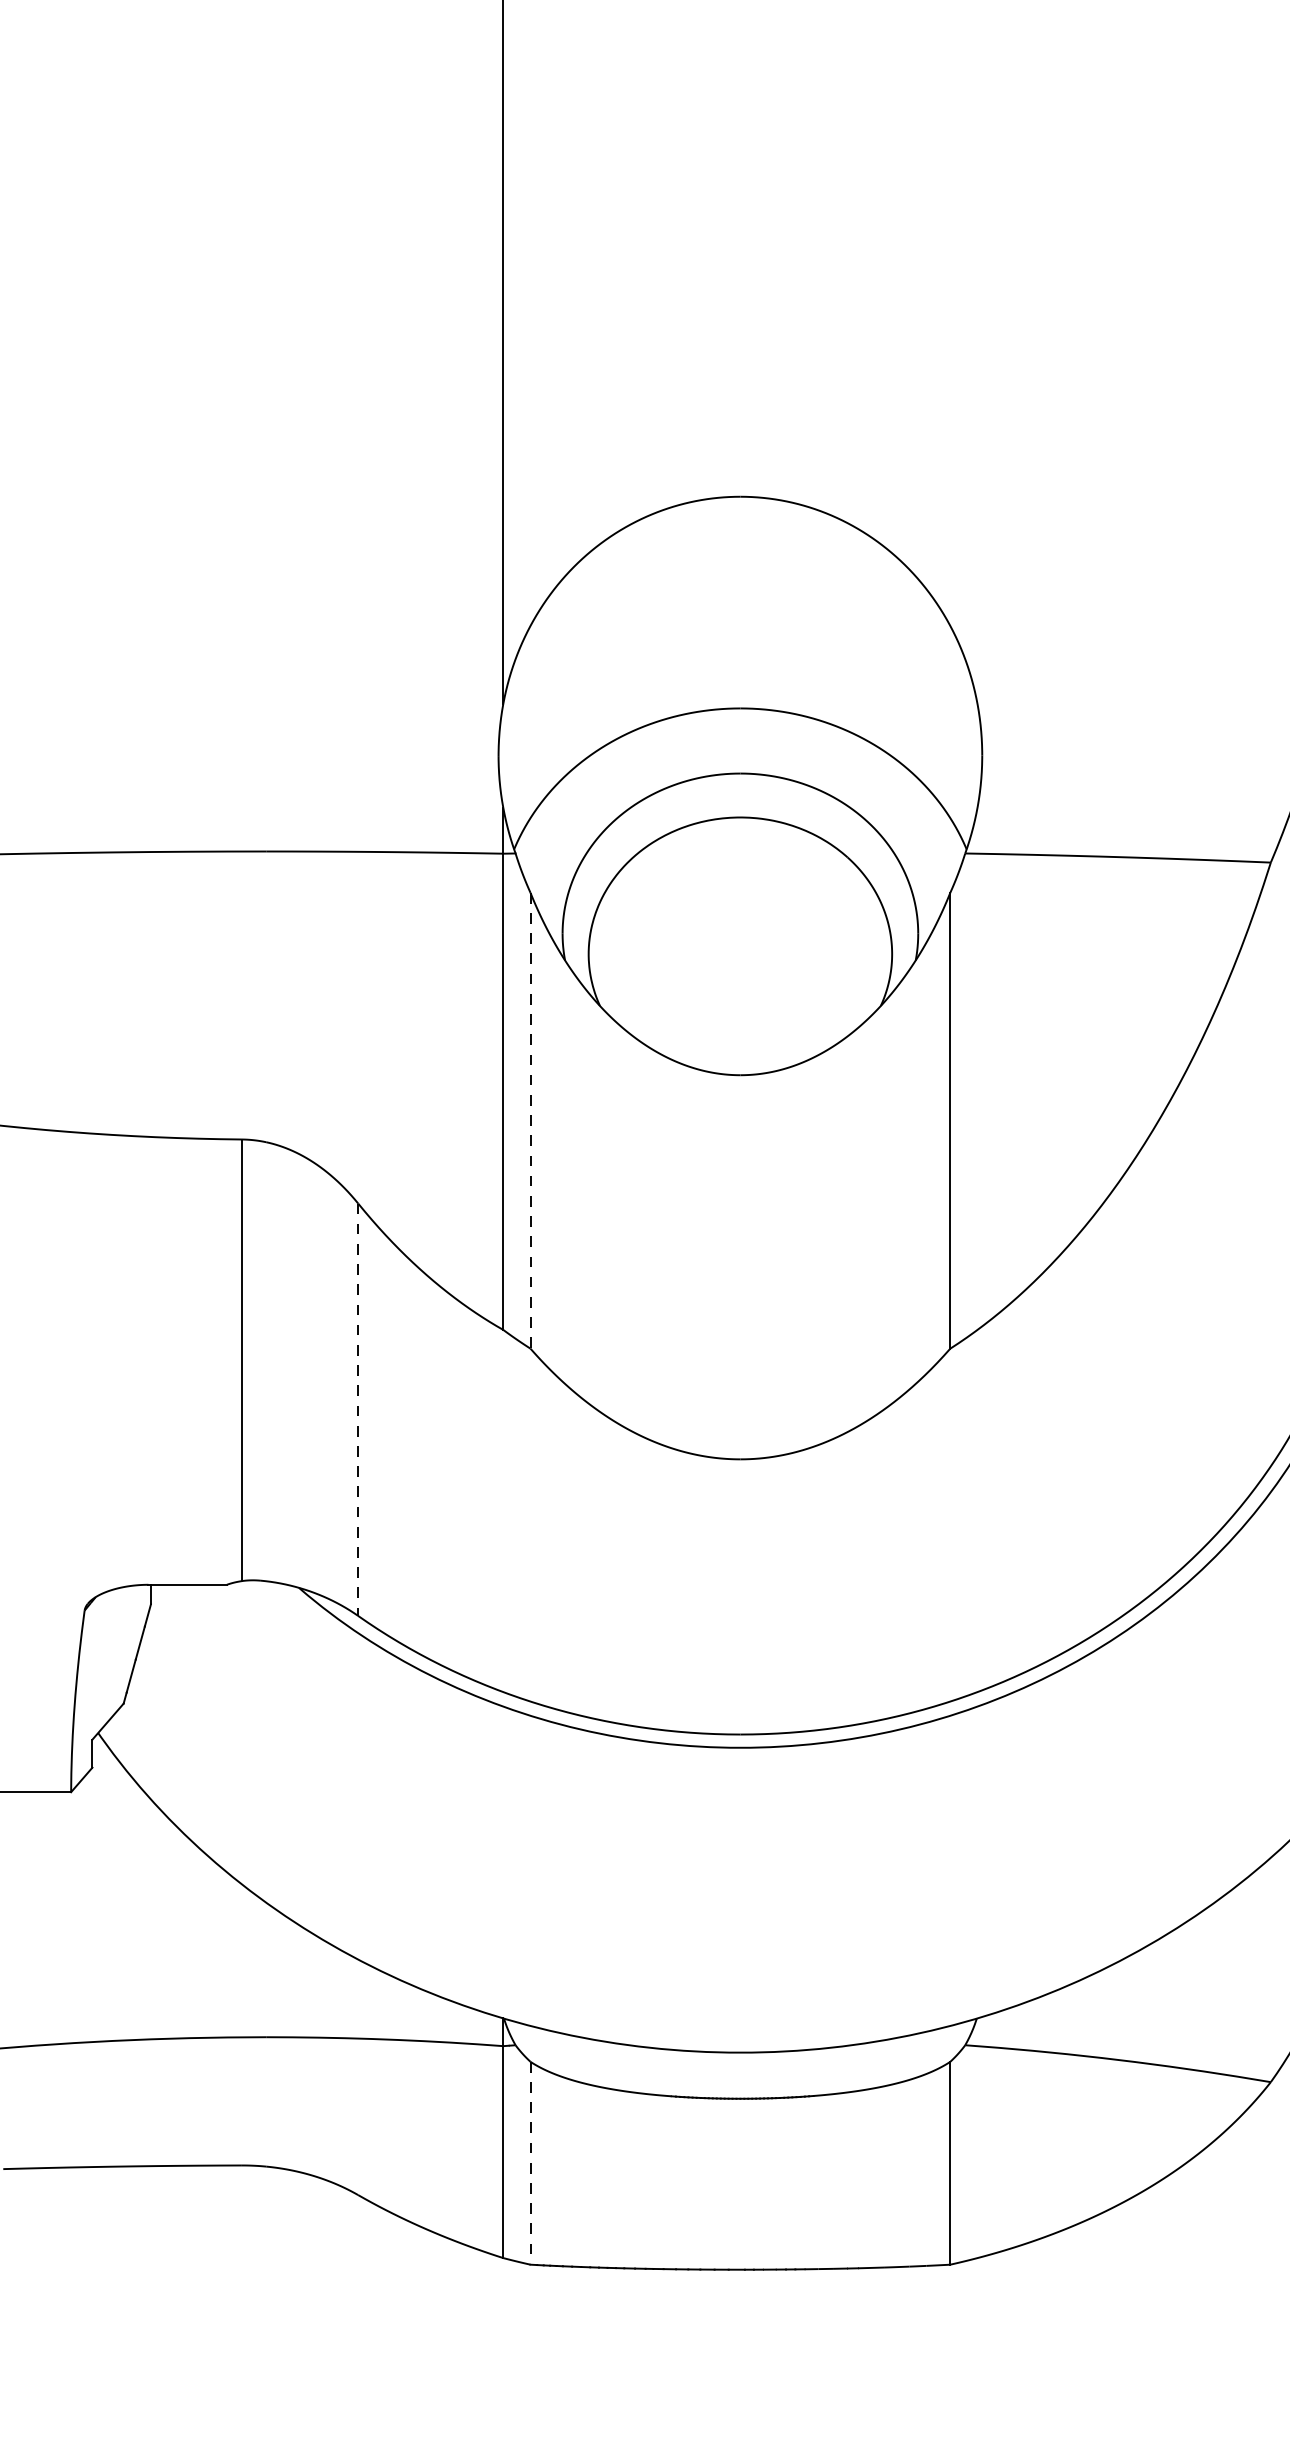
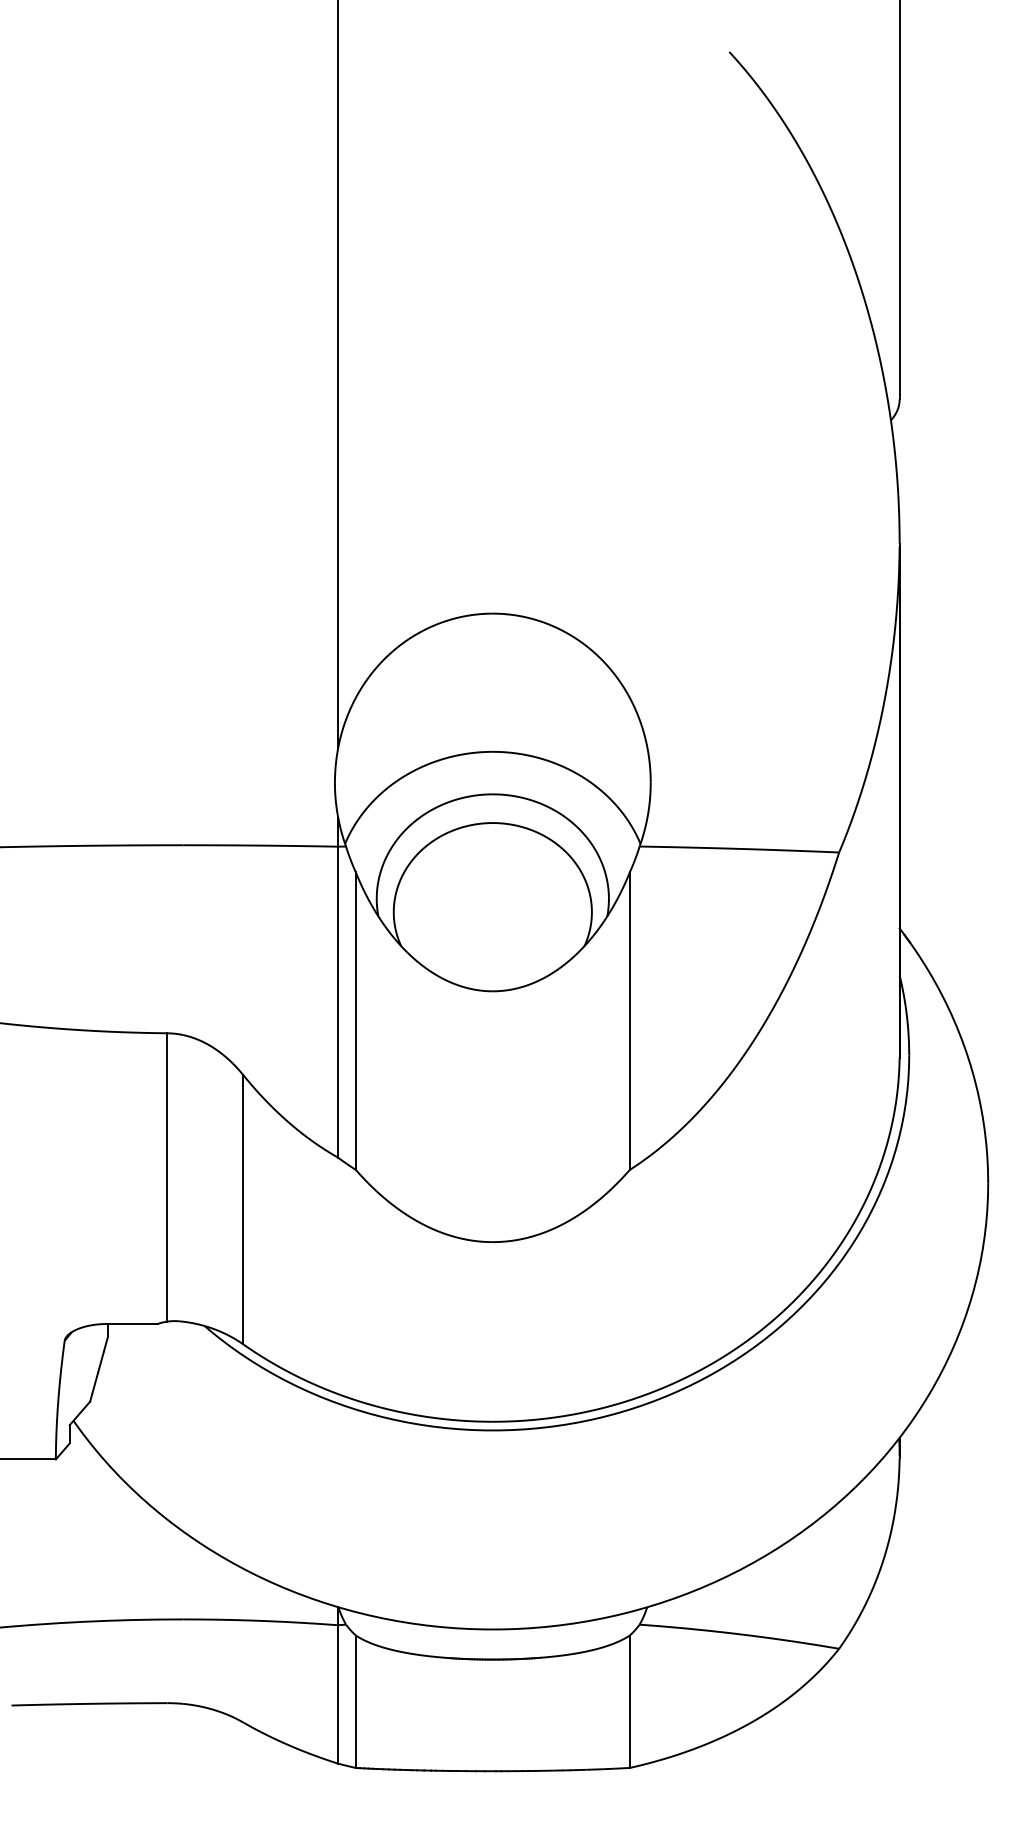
line: (530, 1121) -> (355, 1021), dashed -> solid
line: (358, 1409) -> (243, 1209), dashed -> solid
line: (530, 2164) -> (355, 1702), dashed -> solid

